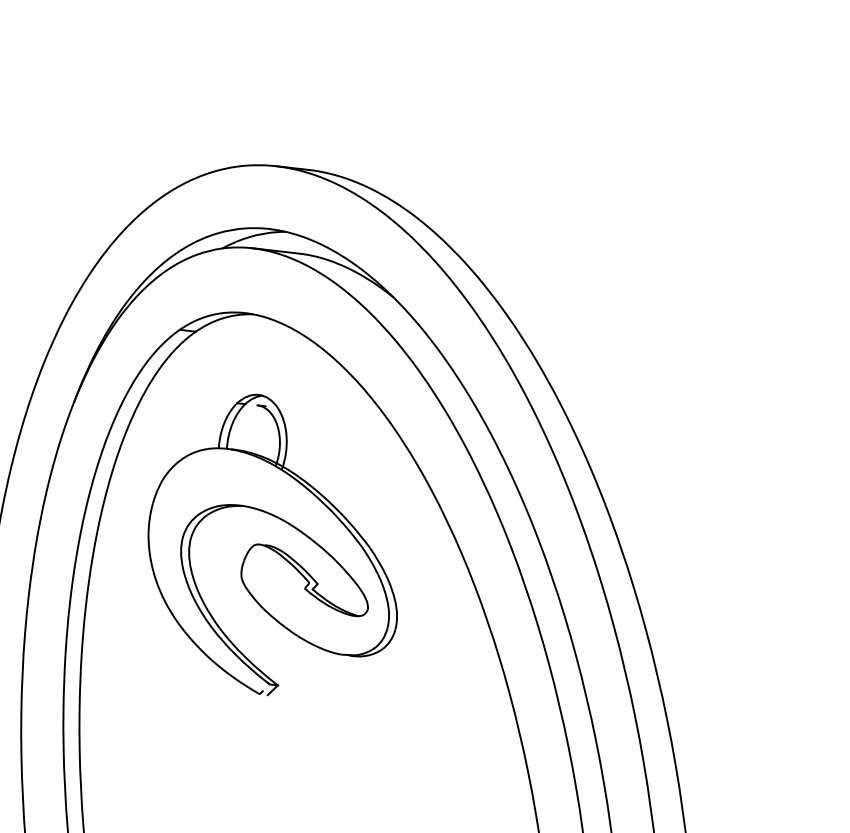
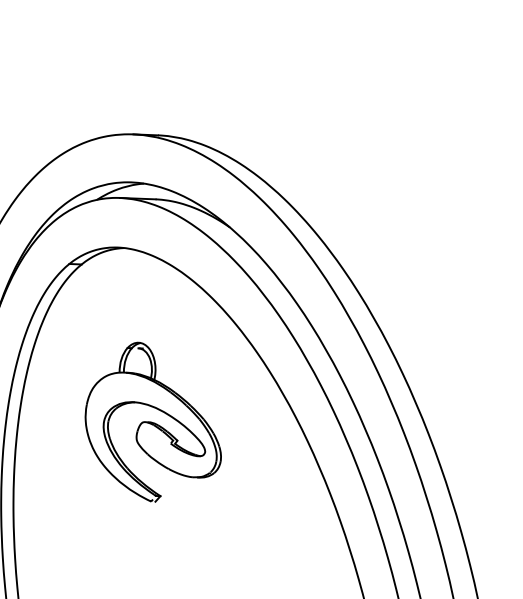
part: (272, 544) -> (151, 421), size x0.7

